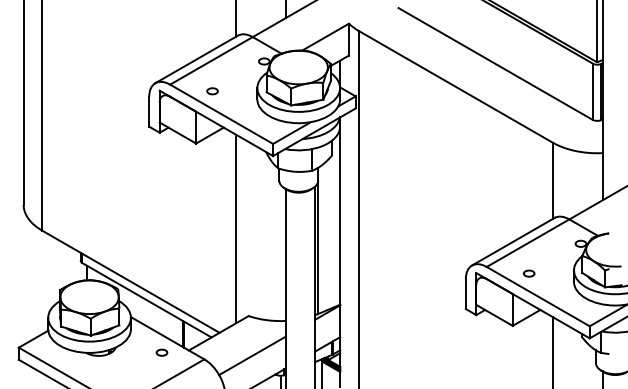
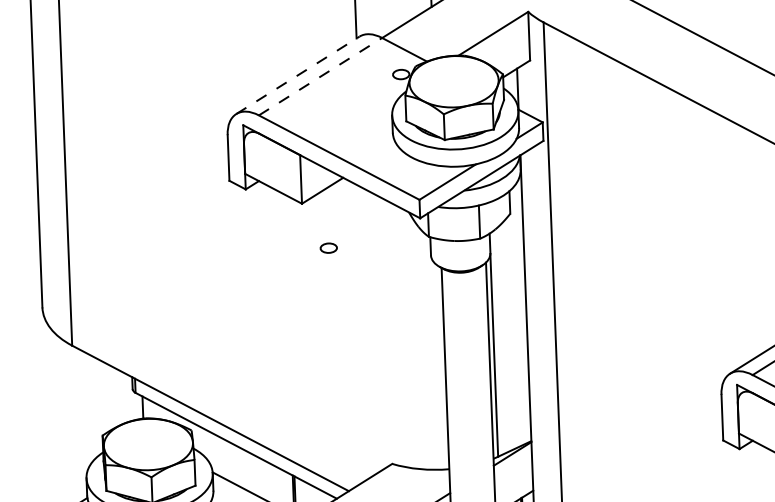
line: (196, 59) -> (297, 75), solid -> dashed
line: (211, 60) -> (320, 76), solid -> dashed
part: (212, 91) -> (328, 248), moved
line: (236, 228) -> (368, 331), removed

